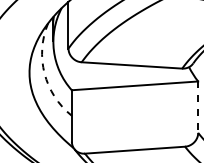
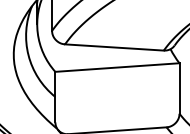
arc: (44, 73) -> (28, 55), dashed -> solid
line: (198, 107) -> (179, 88), dashed -> solid

